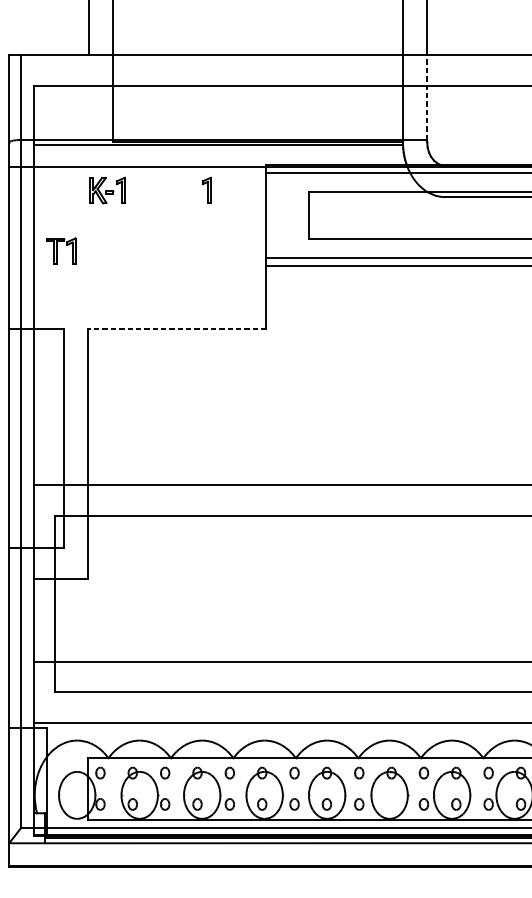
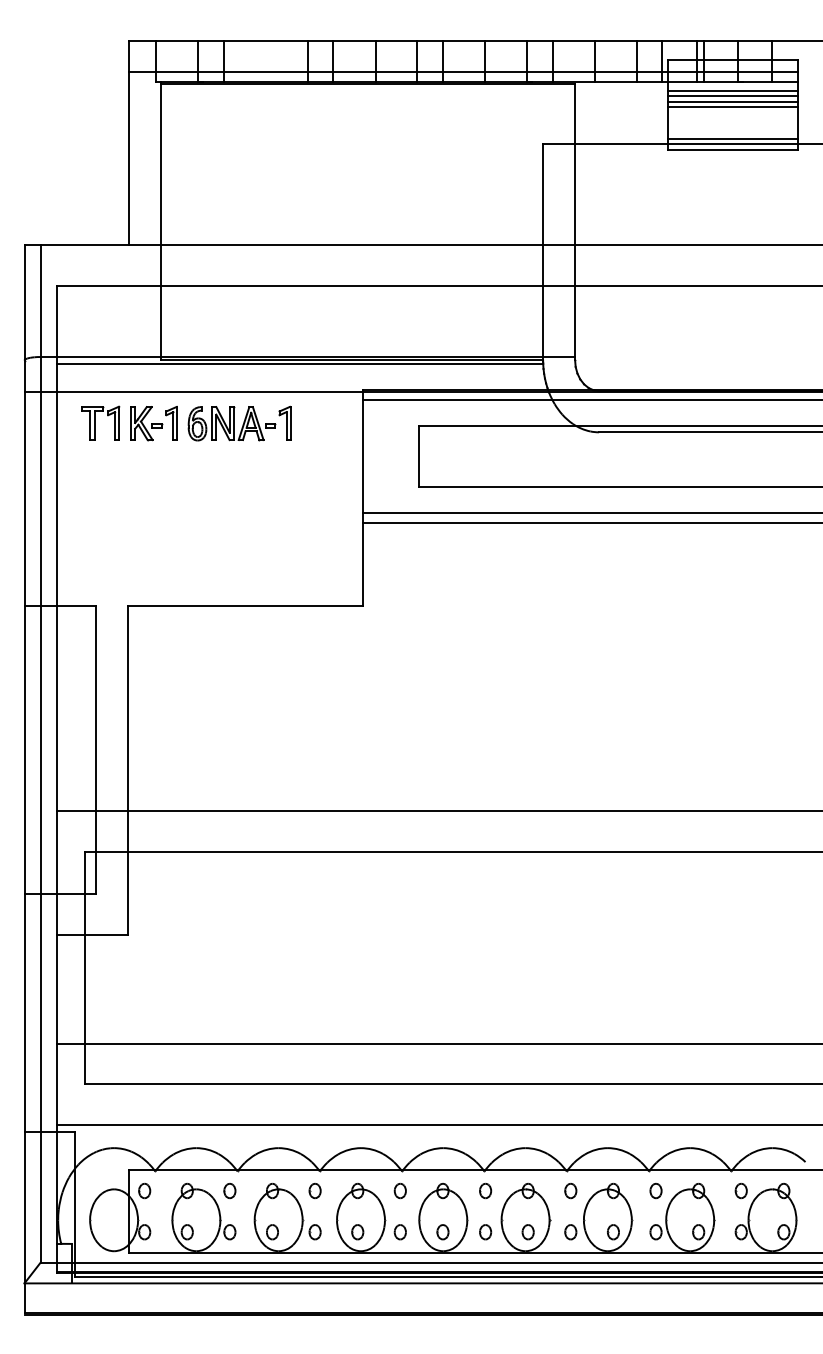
line: (427, 97) -> (575, 300), dashed -> solid
part: (166, 190) -> (231, 423), added
part: (61, 250) -> (100, 422), moved
line: (176, 328) -> (245, 605), dashed -> solid
part: (391, 804) -> (527, 1232), added

